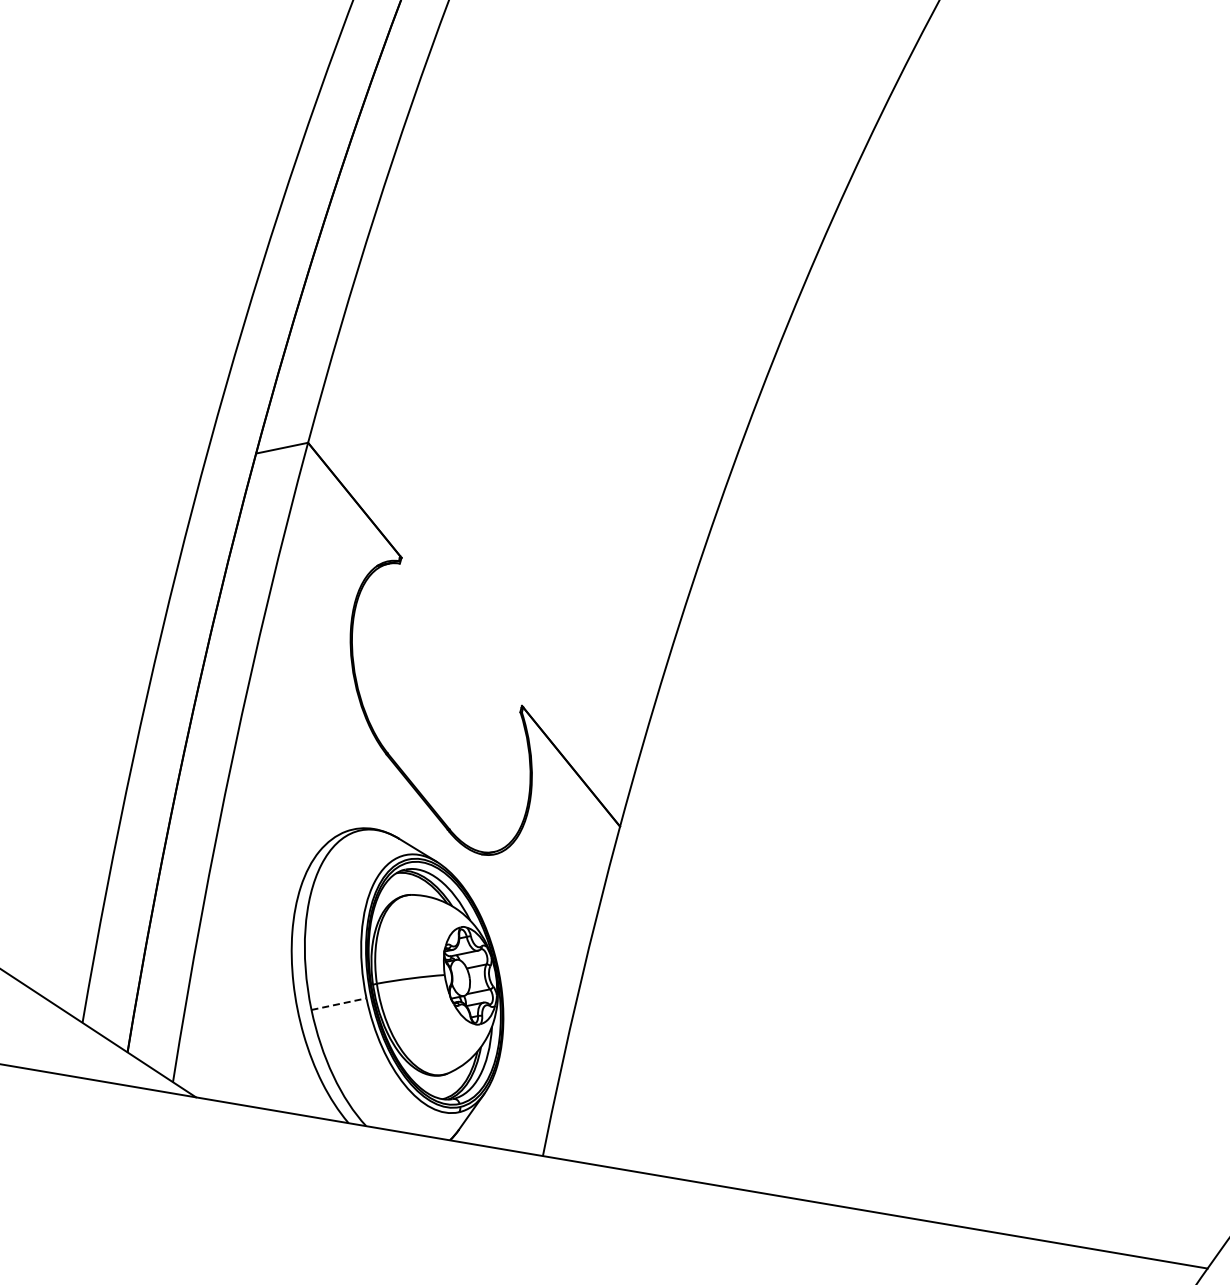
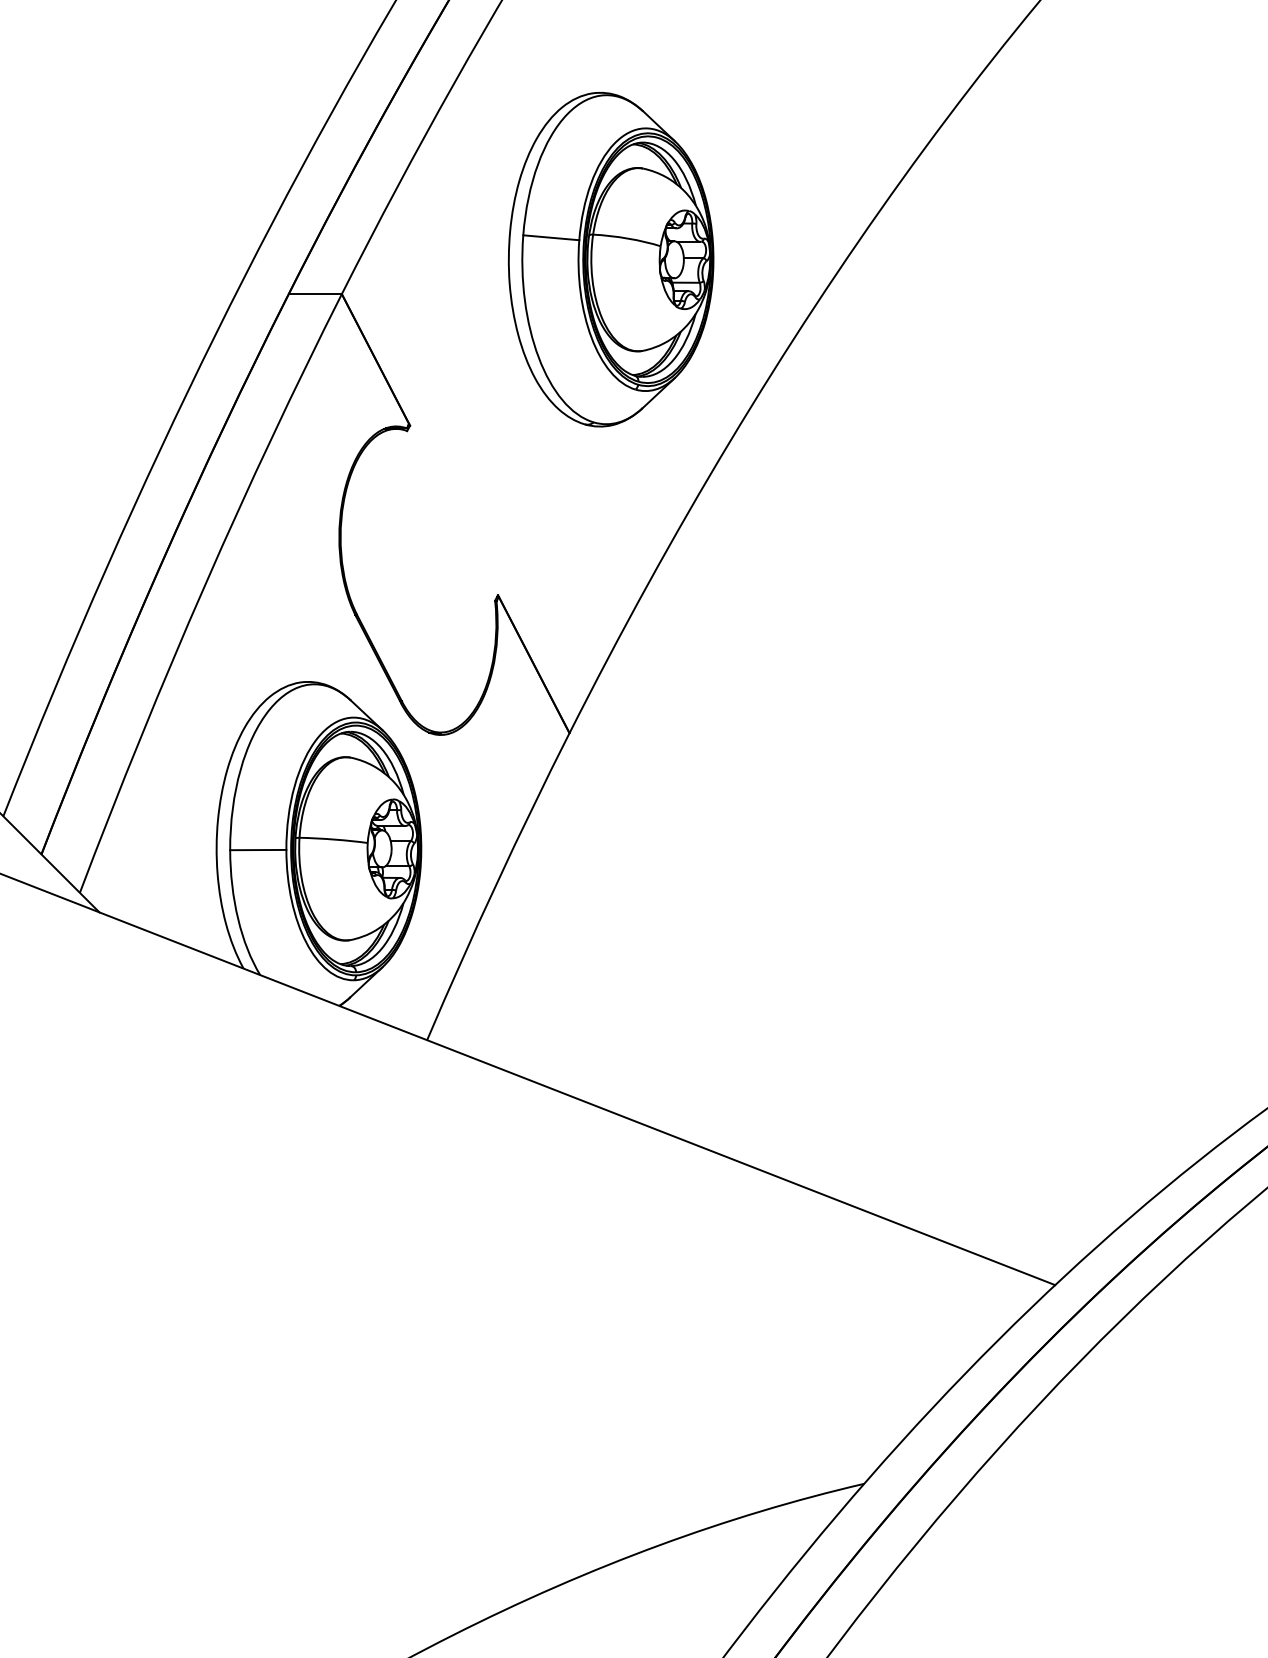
part: (564, 354) -> (610, 259), added
line: (339, 1004) -> (258, 850), dashed -> solid

